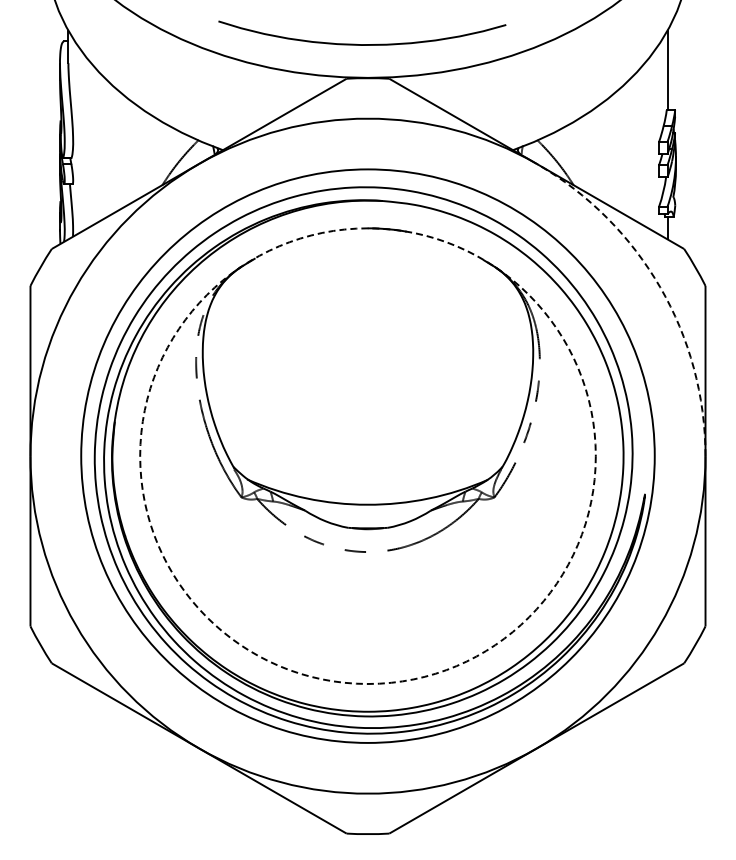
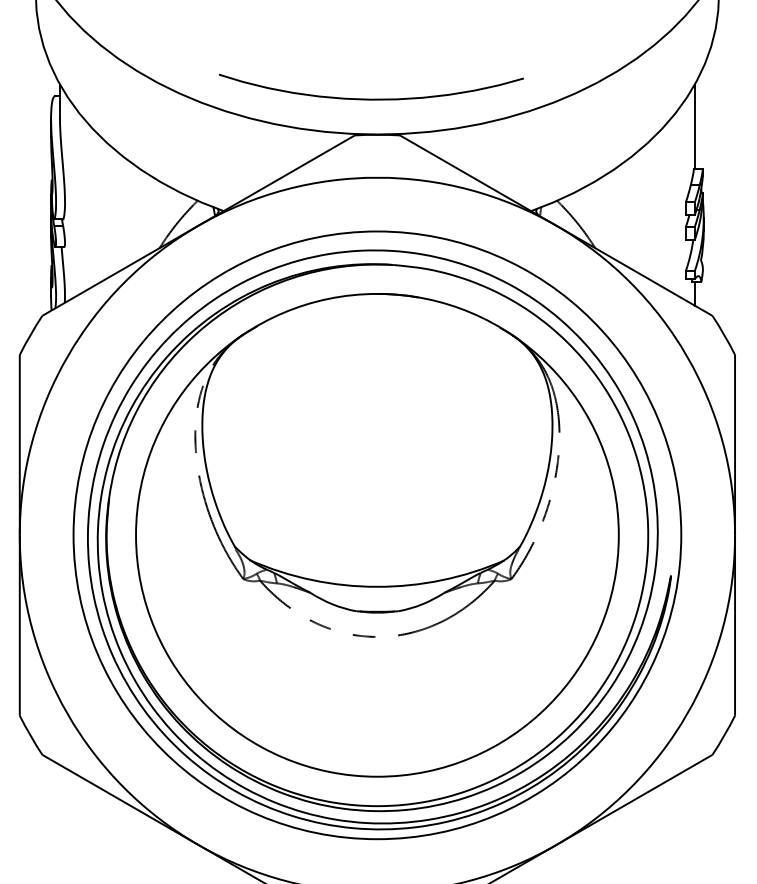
arc: (660, 287) -> (687, 356), dashed -> solid
circle: (367, 456) -> (376, 535), dashed -> solid

